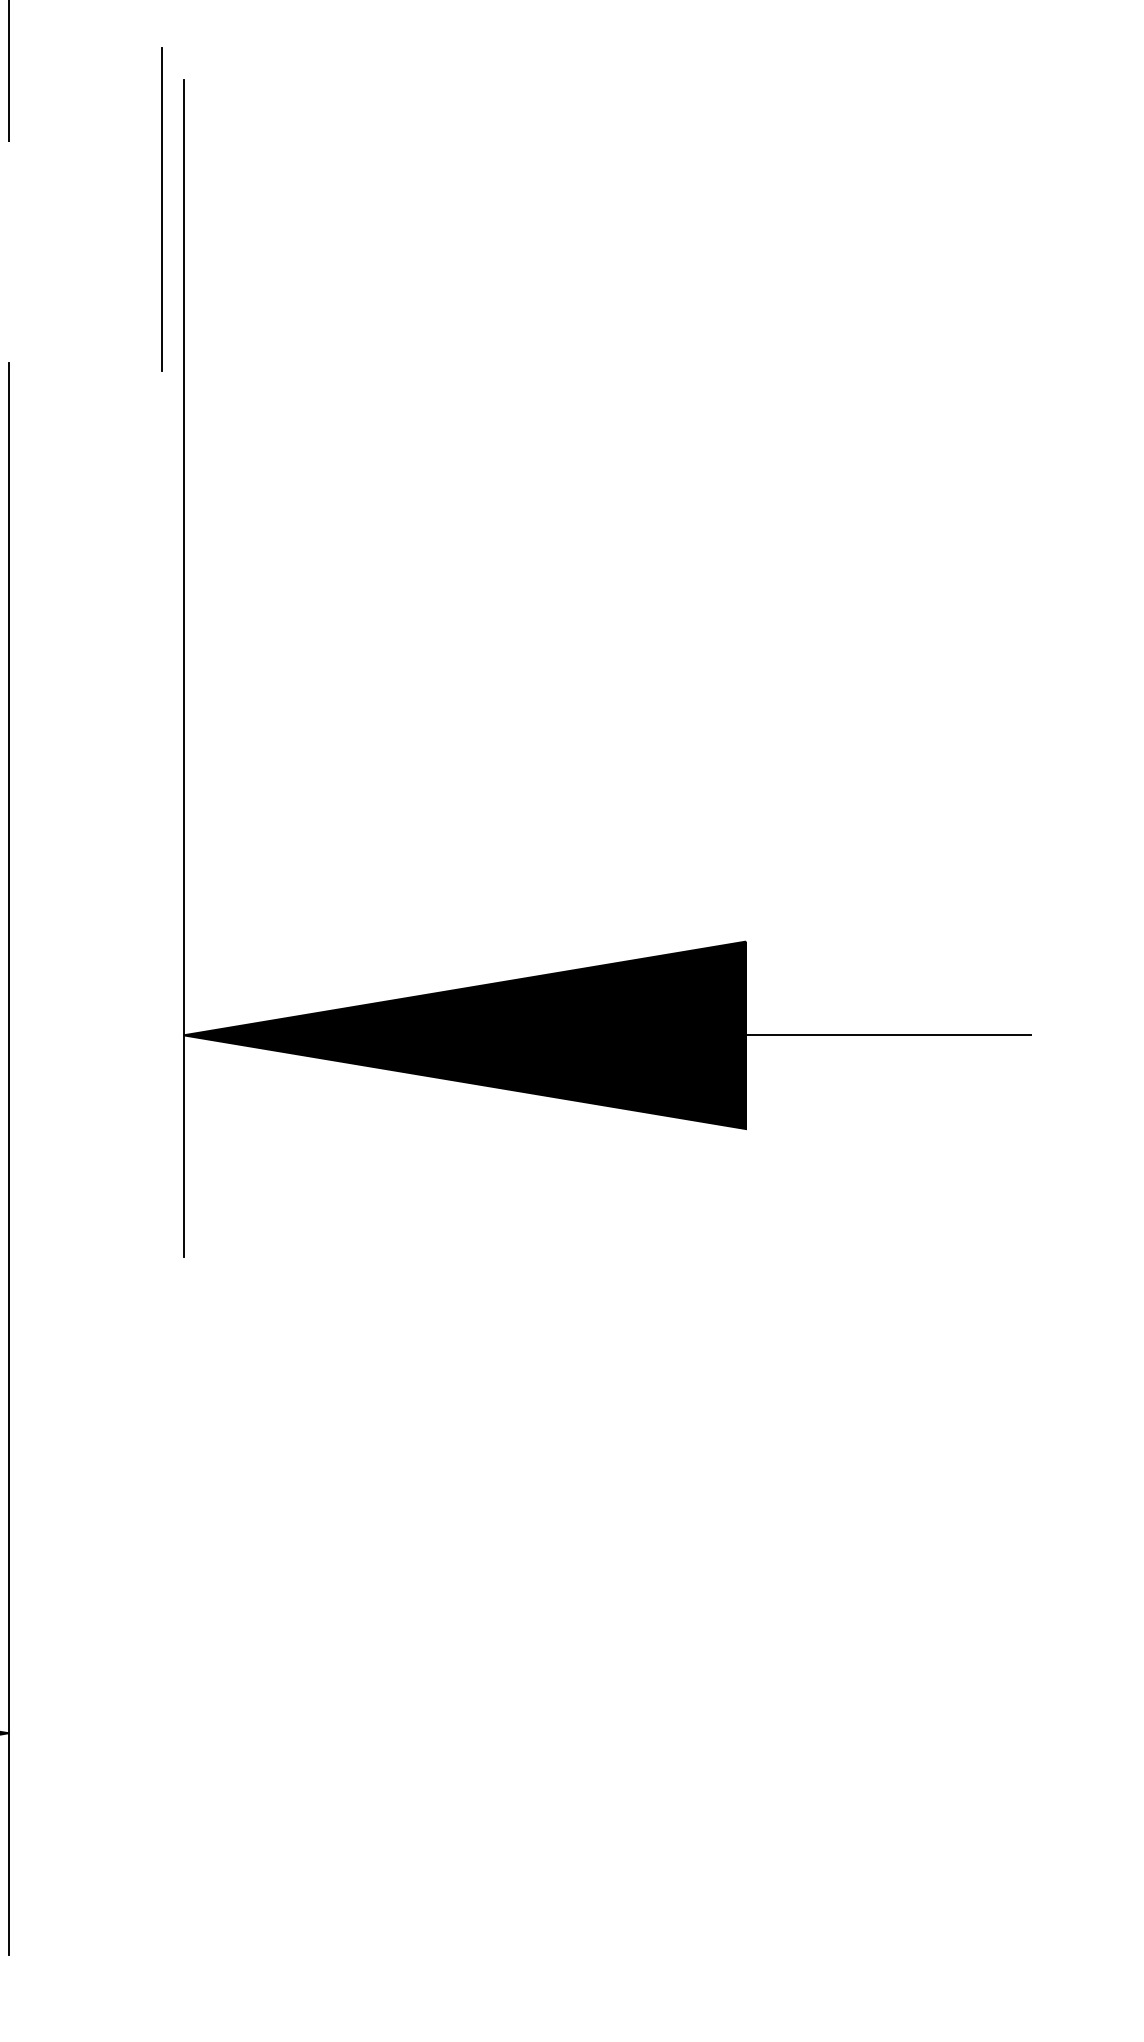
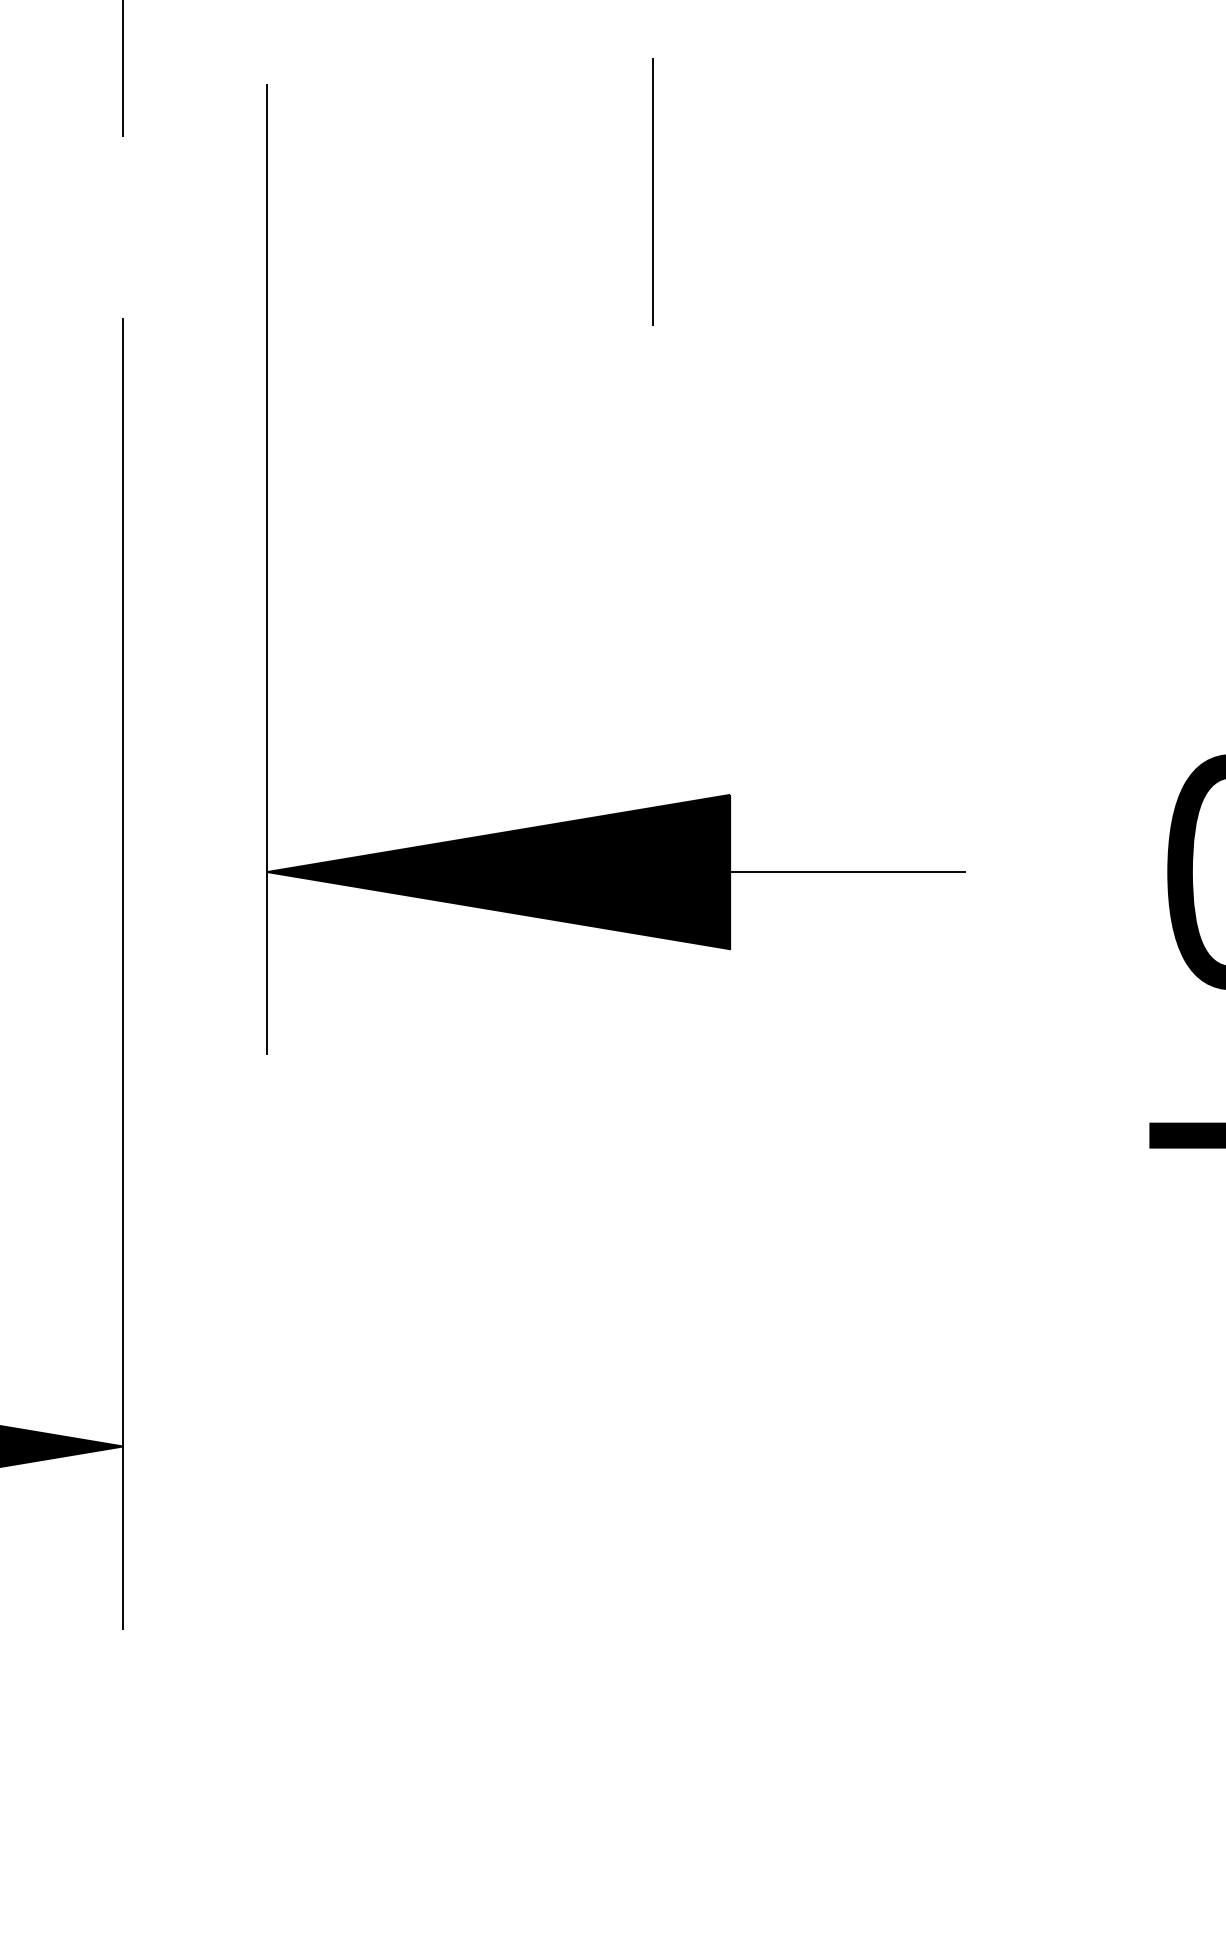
line: (160, 208) -> (652, 191), moved

